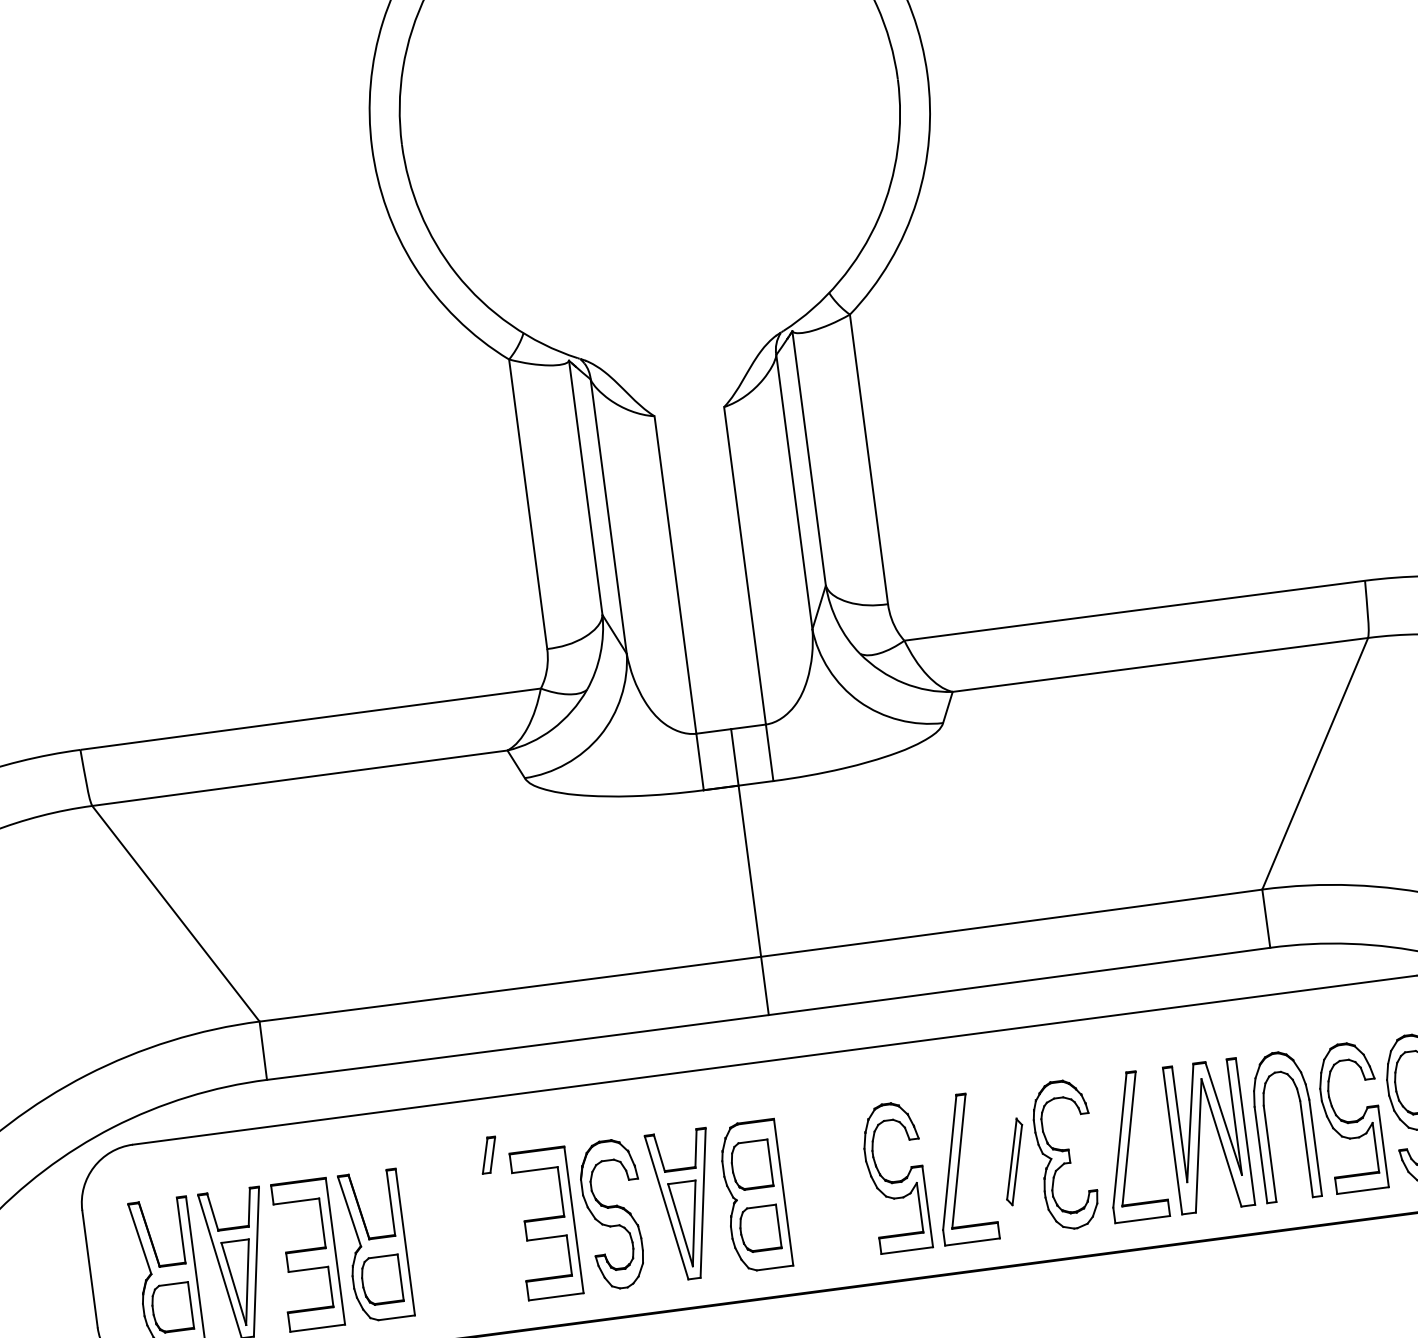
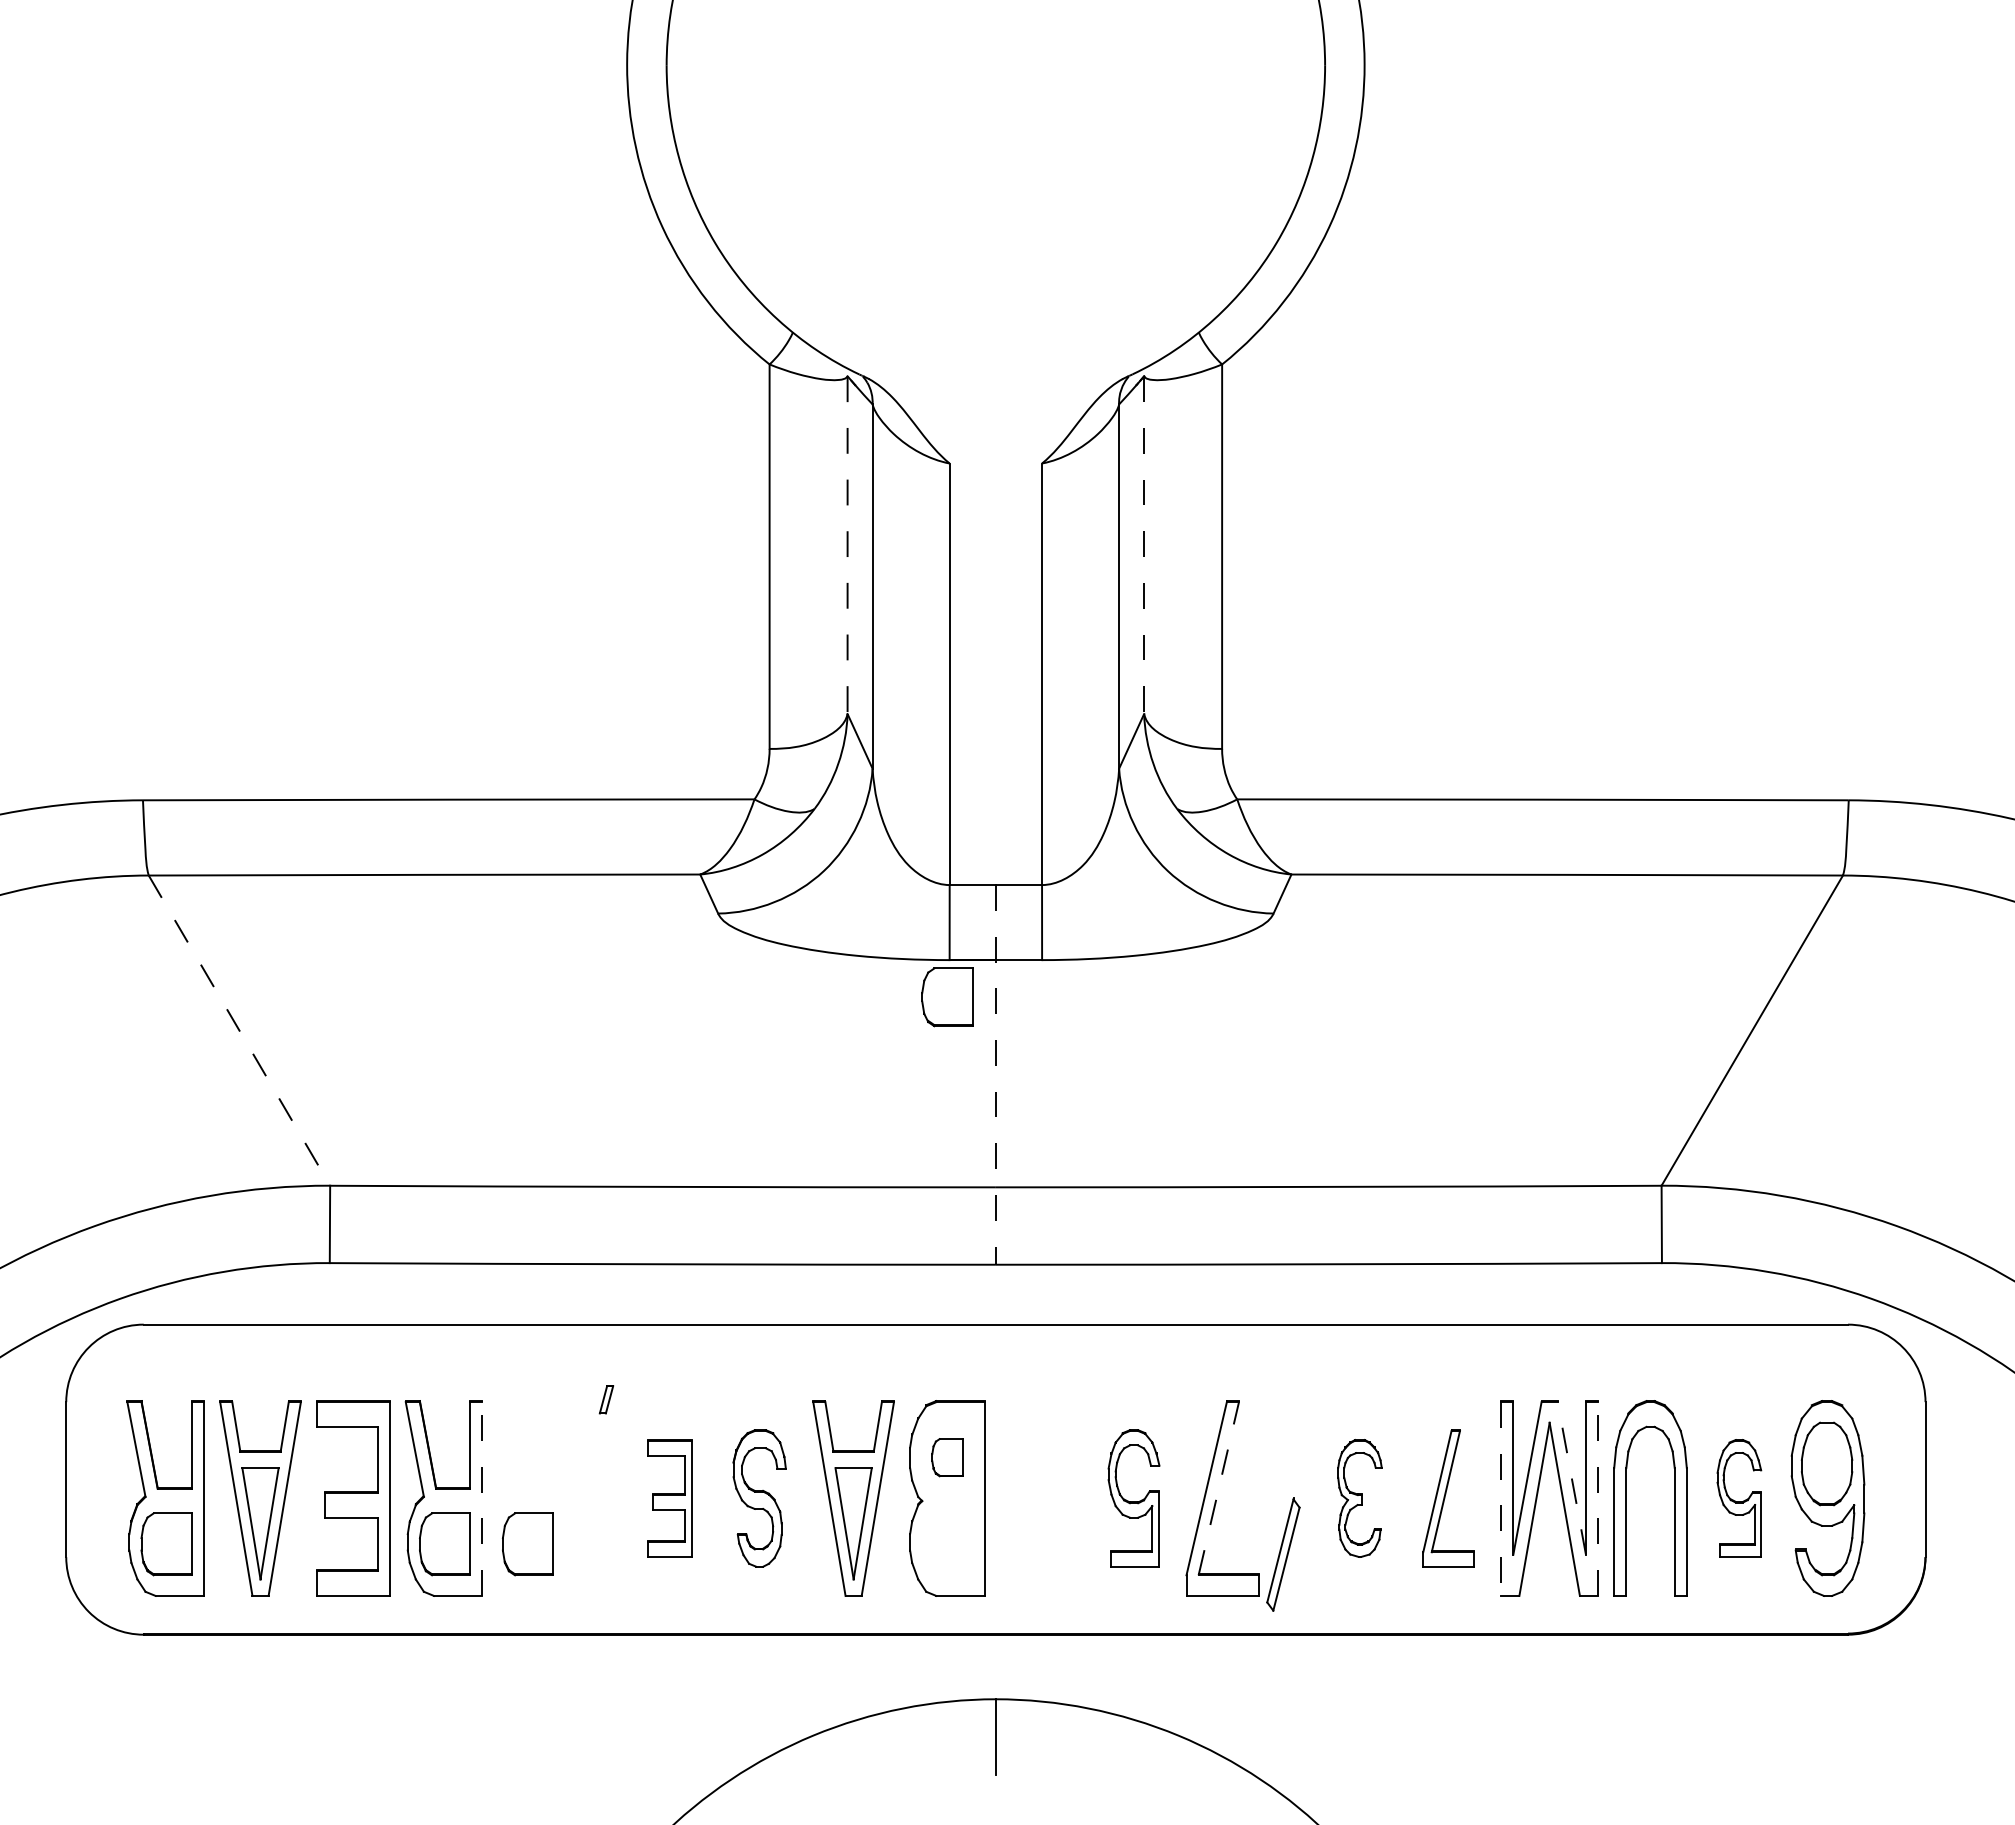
line: (809, 458) -> (1144, 545), solid -> dashed
line: (585, 488) -> (847, 545), solid -> dashed
line: (749, 871) -> (995, 1074), solid -> dashed
line: (175, 913) -> (239, 1030), solid -> dashed
part: (1351, 1117) -> (1739, 1498), size x0.6
line: (1223, 1118) -> (1571, 1478), solid -> dashed
line: (1245, 1132) -> (1598, 1499), solid -> dashed
line: (1172, 1141) -> (1501, 1499), solid -> dashed
part: (1132, 1146) -> (1448, 1498), size x0.7
part: (488, 1155) -> (606, 1399), size x0.6
part: (1065, 1155) -> (1359, 1498), size x0.6
line: (958, 1161) -> (1218, 1488), solid -> dashed
part: (1014, 1161) -> (1283, 1554), moved
part: (751, 1165) -> (947, 1457), size x0.6
part: (895, 1177) -> (1133, 1498), size x0.7
part: (613, 1214) -> (759, 1498), size x0.7
part: (546, 1223) -> (669, 1498), size x0.6
part: (759, 1229) -> (947, 997), moved
line: (405, 1242) -> (482, 1499), solid -> dashed
part: (443, 1272) -> (527, 1544), added

